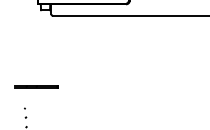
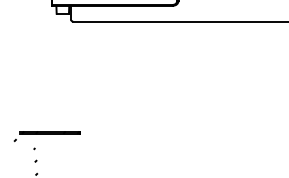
part: (33, 89) -> (46, 136), moved

